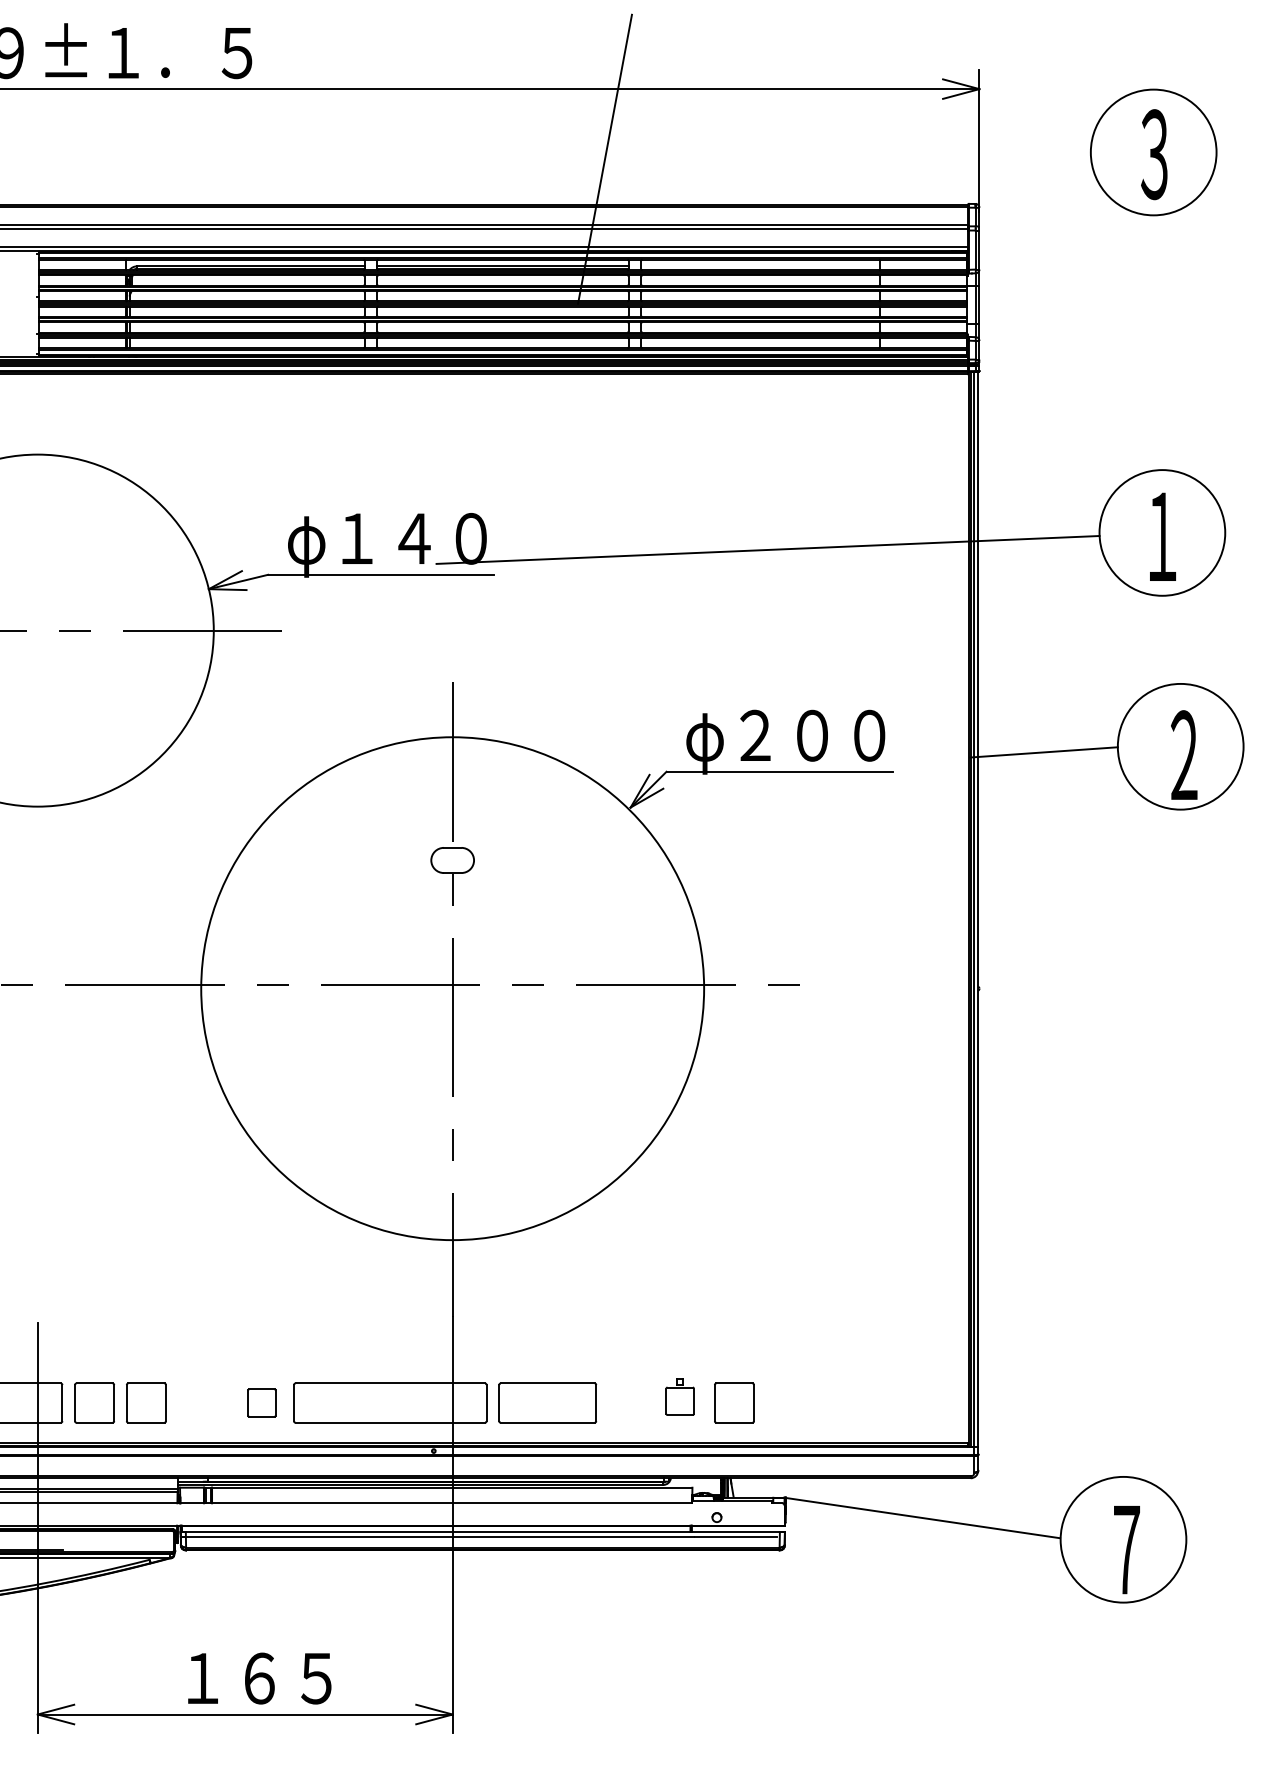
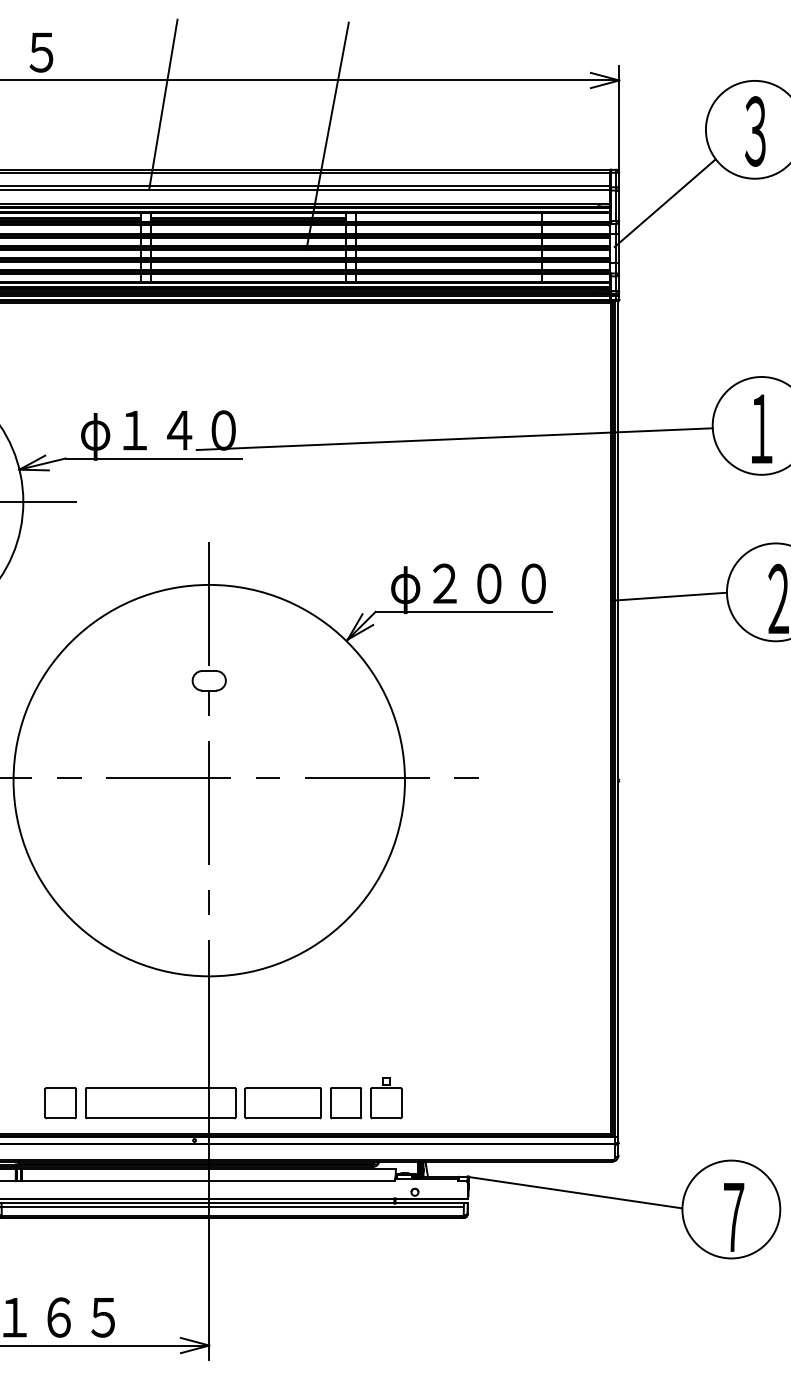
line: (393, 120) -> (163, 104), added
line: (1038, 246) -> (665, 202), added
part: (679, 1396) -> (385, 1098), size x1.43
part: (261, 1402) -> (60, 1102), size x1.43
part: (734, 1402) -> (346, 1102), moved

